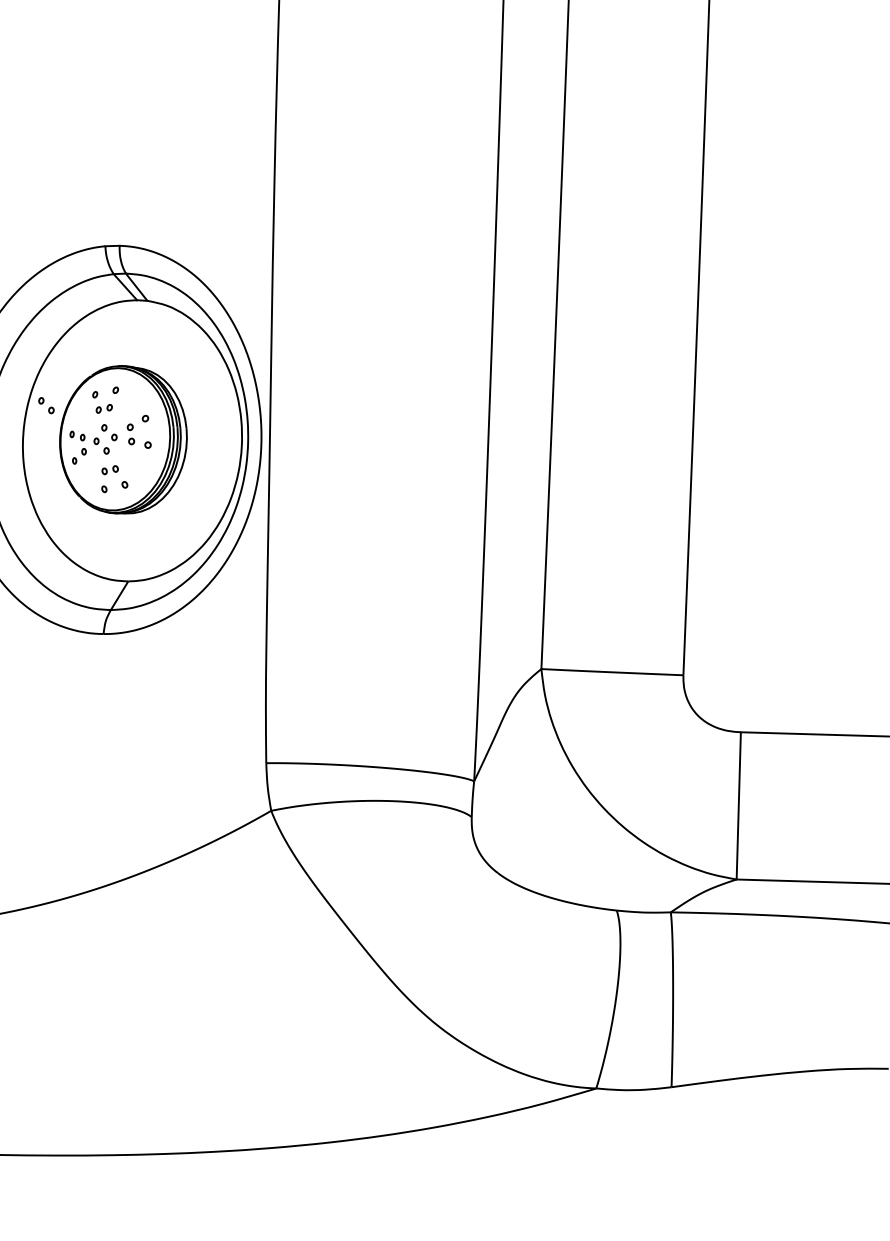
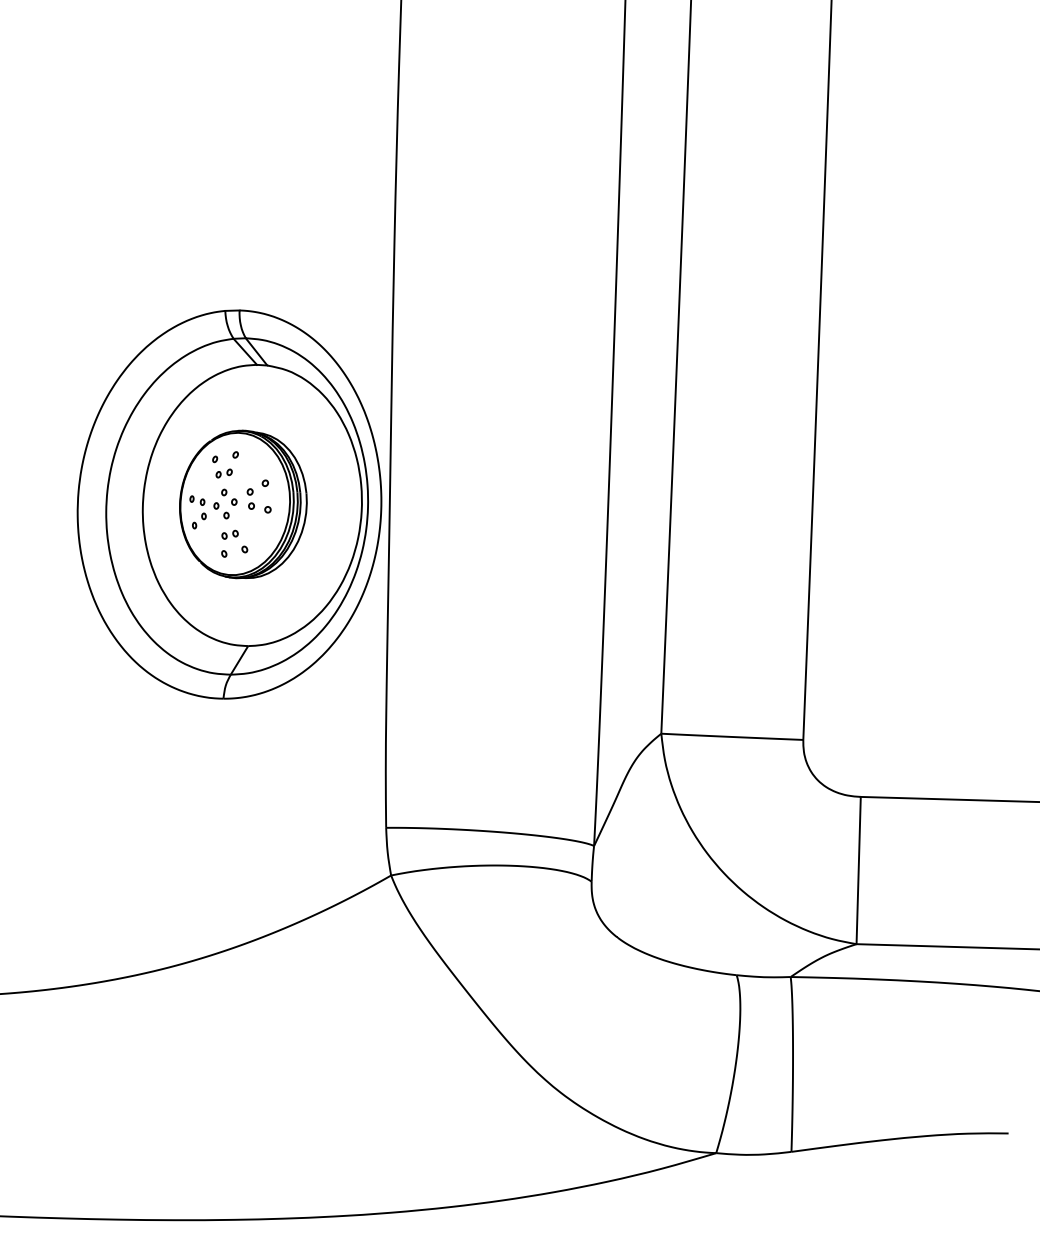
part: (46, 404) -> (166, 469), removed

